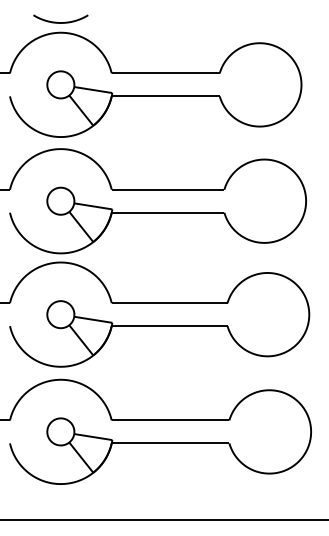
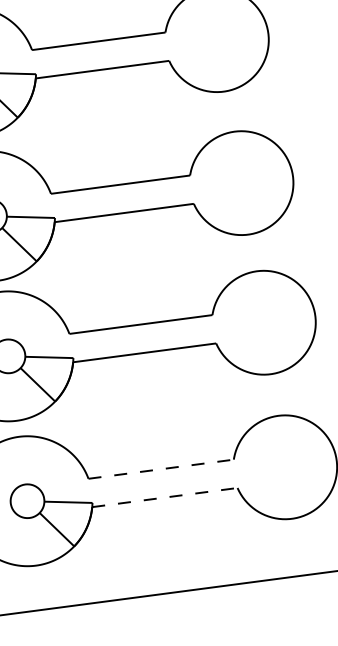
line: (170, 420) -> (161, 469), solid -> dashed
line: (170, 443) -> (164, 497), solid -> dashed

